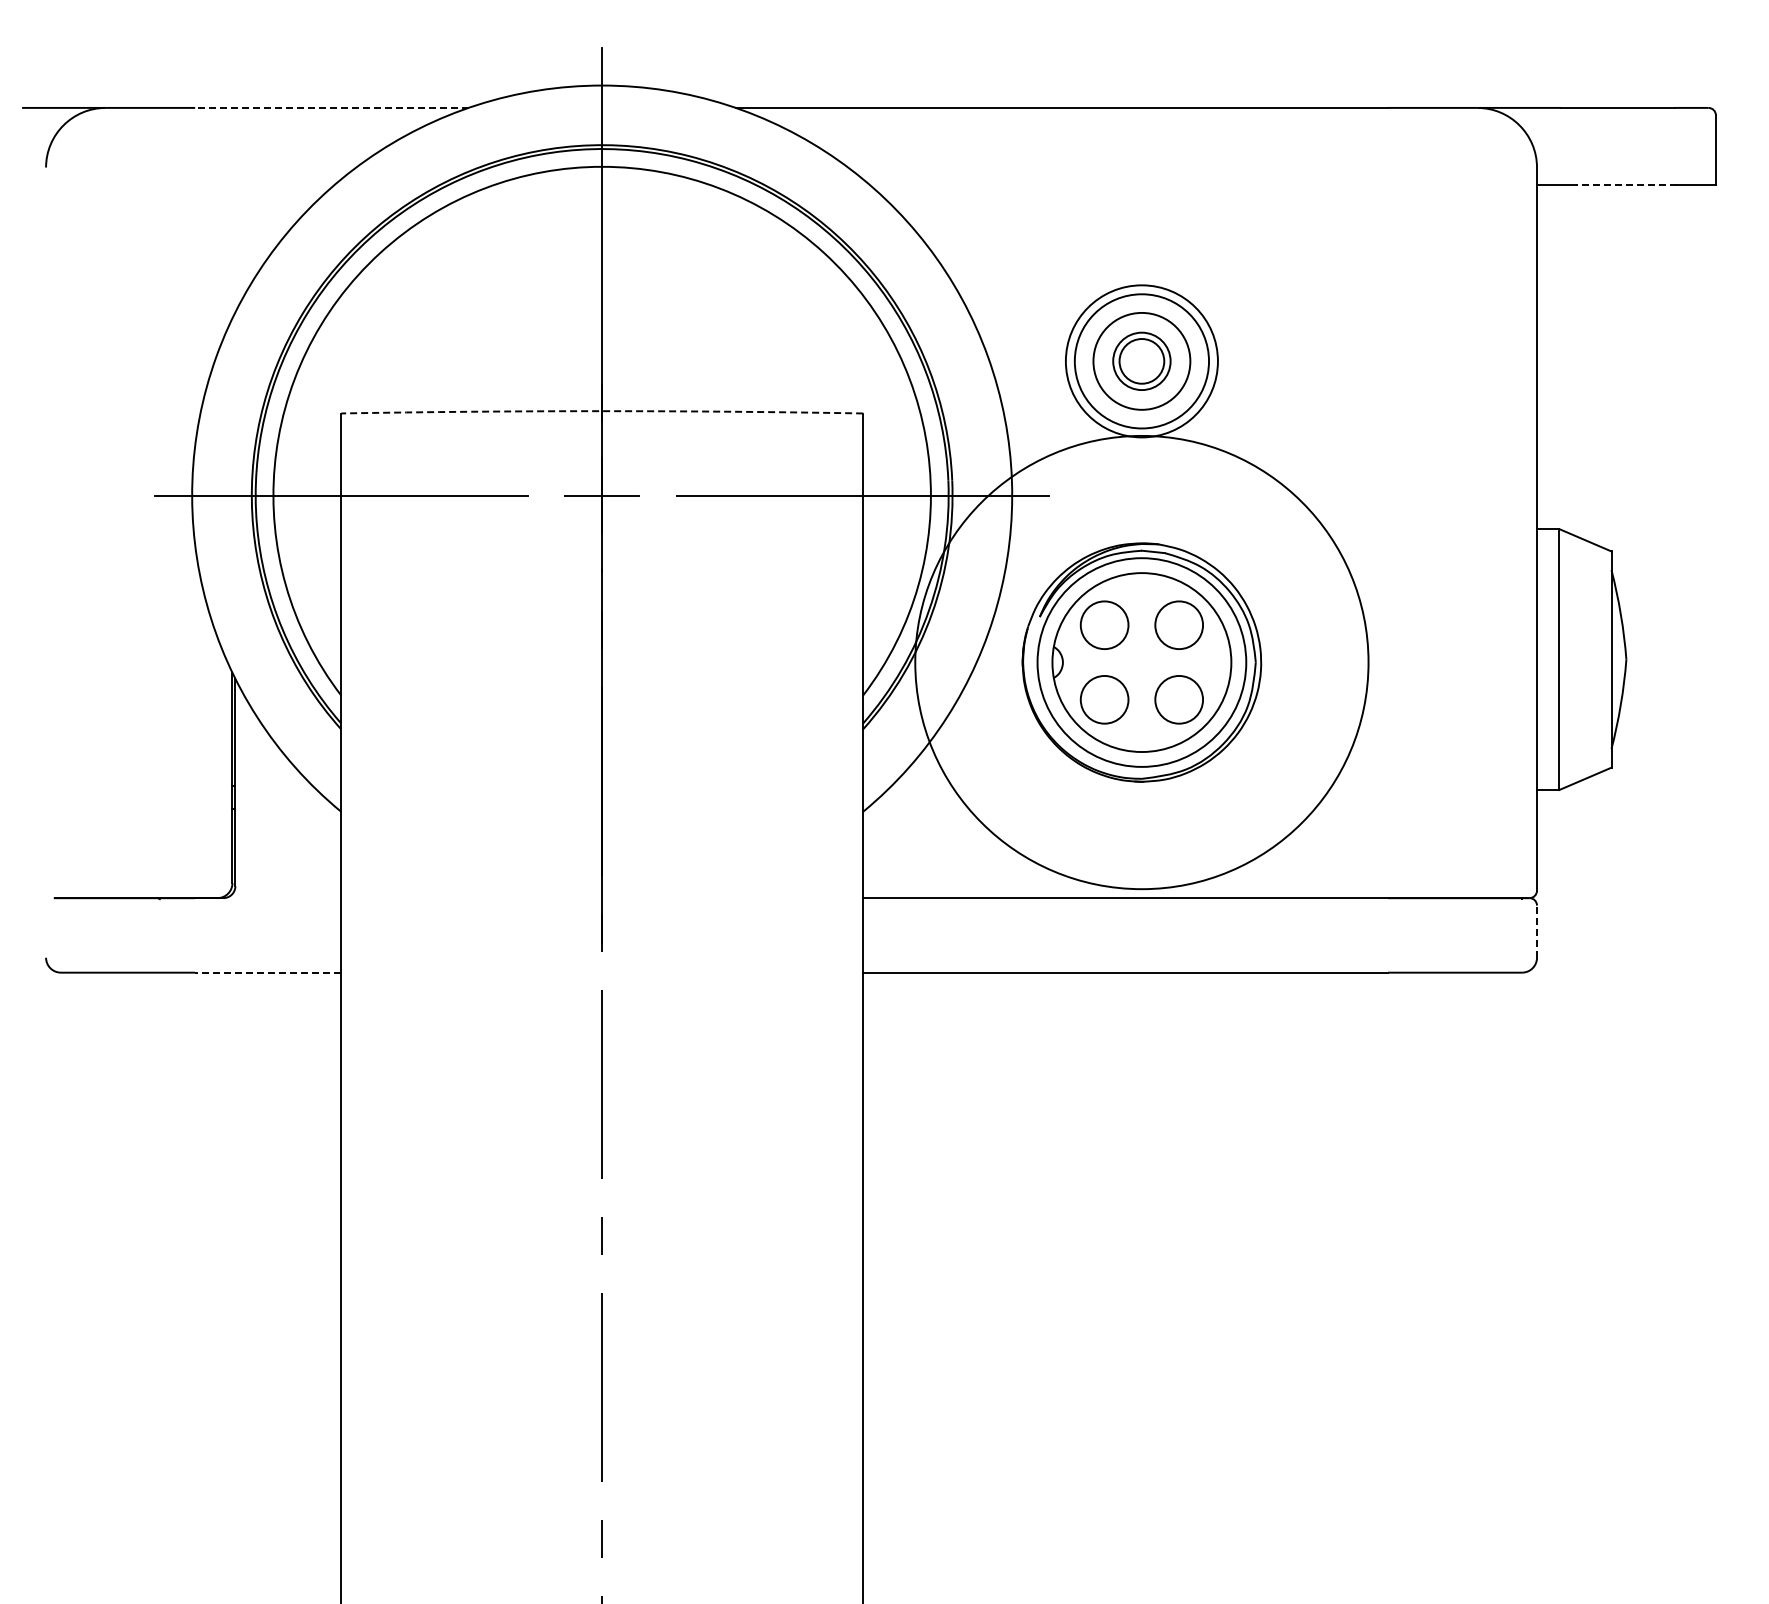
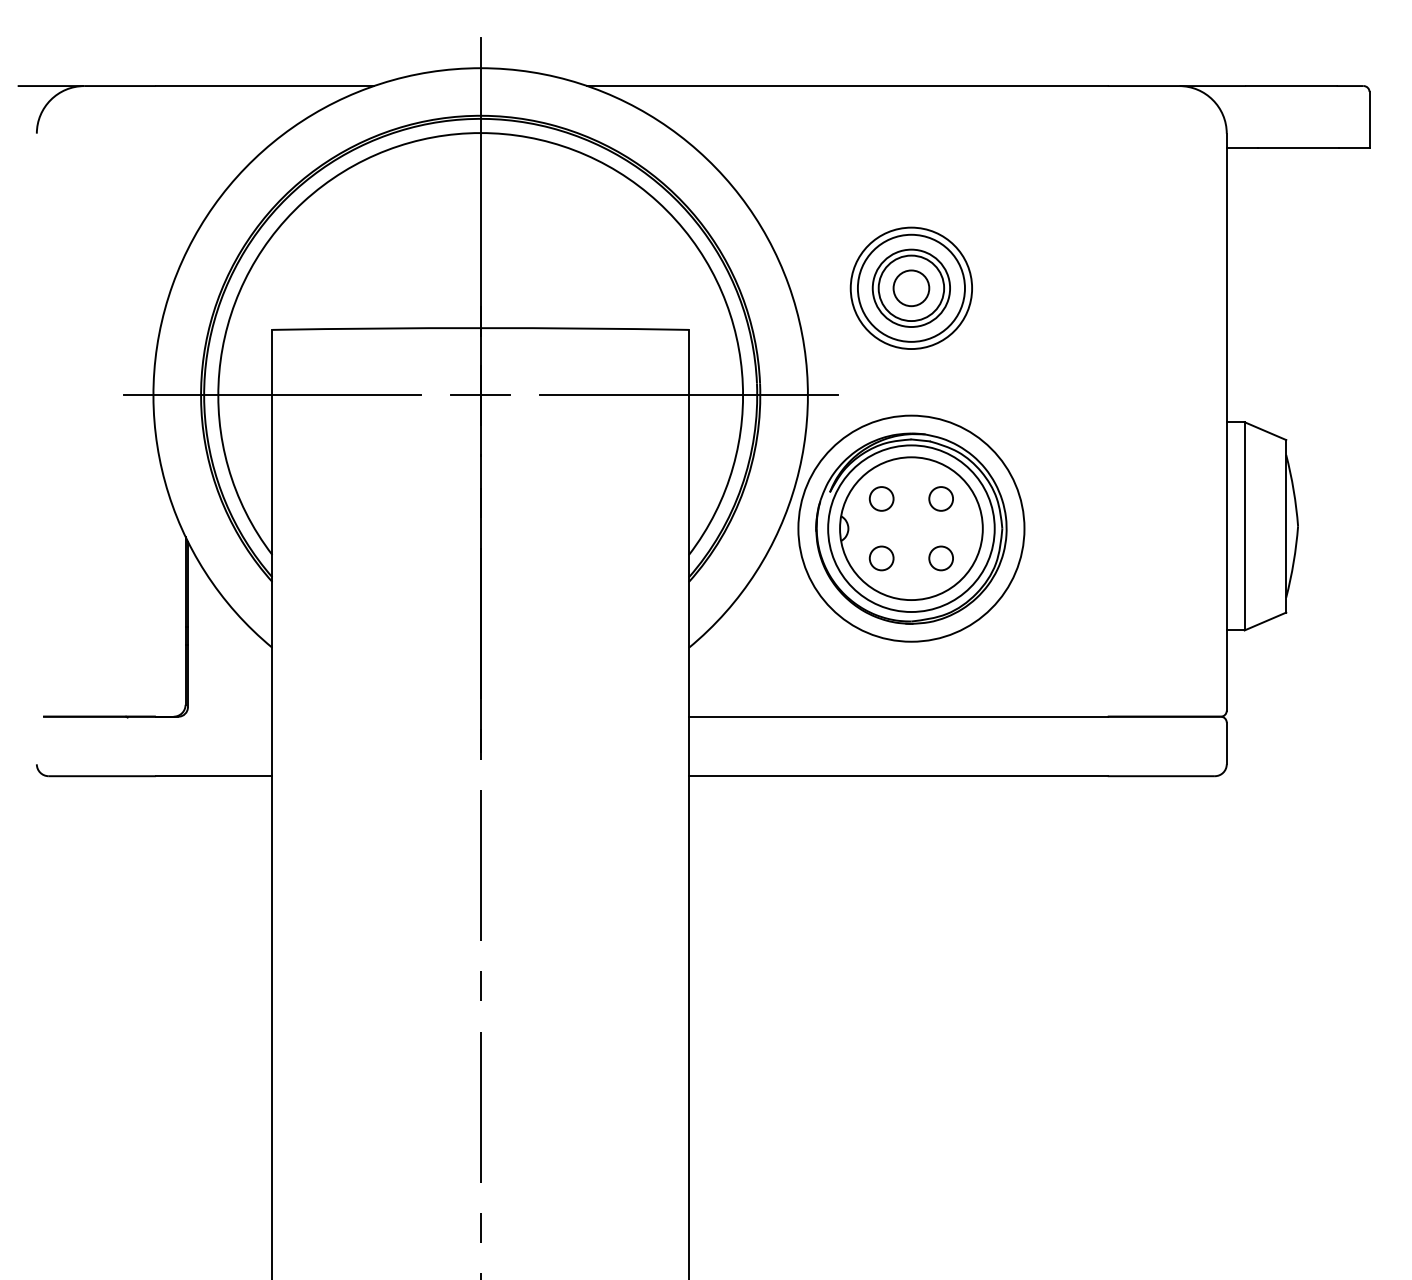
line: (331, 107) -> (264, 85), dashed -> solid
line: (1626, 185) -> (1298, 147), dashed -> solid
circle: (1141, 361) -> (911, 288), size x1.43
arc: (602, 411) -> (480, 328), dashed -> solid
circle: (1104, 625) -> (881, 499), size x0.62
circle: (1179, 625) -> (941, 499), size x0.62
circle: (1141, 662) -> (911, 528), size x0.62
circle: (1104, 699) -> (881, 558), size x0.62
circle: (1179, 699) -> (941, 558), size x0.62
line: (1537, 931) -> (1227, 743), dashed -> solid
line: (267, 972) -> (213, 776), dashed -> solid

